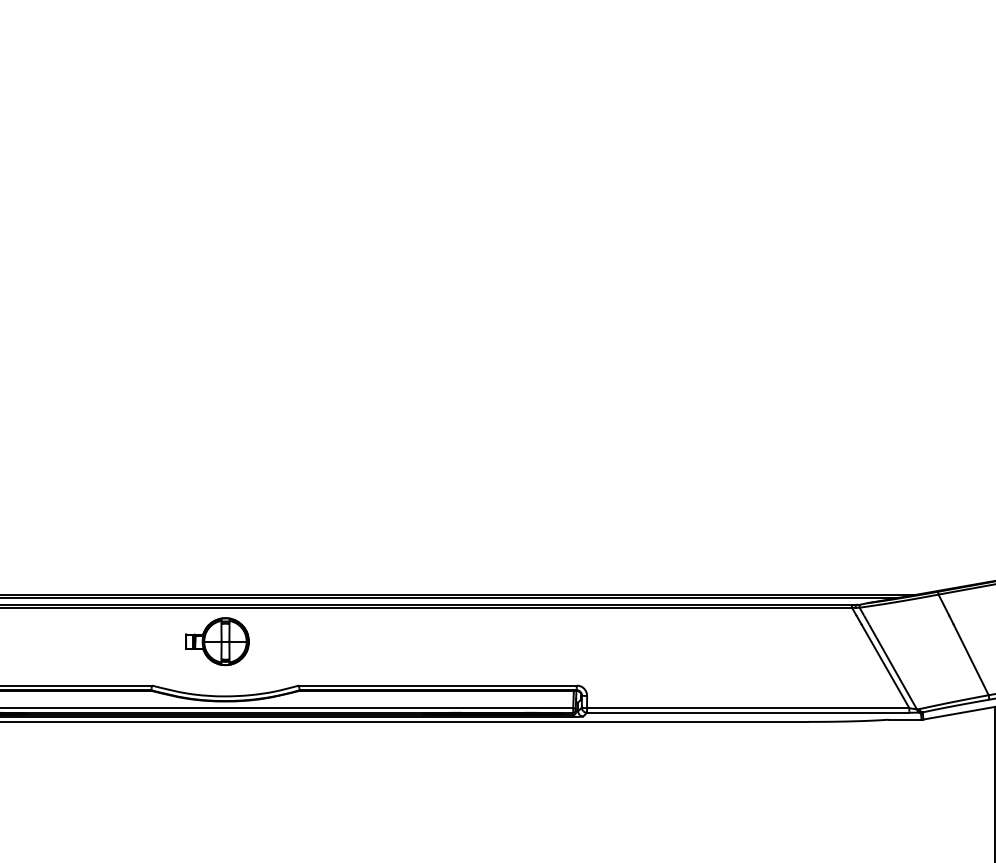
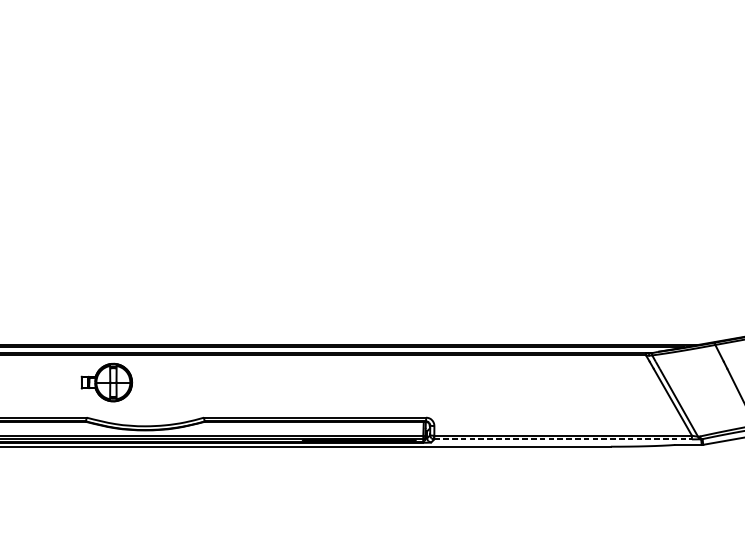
part: (217, 641) -> (106, 382), moved
line: (748, 712) -> (563, 439), solid -> dashed

